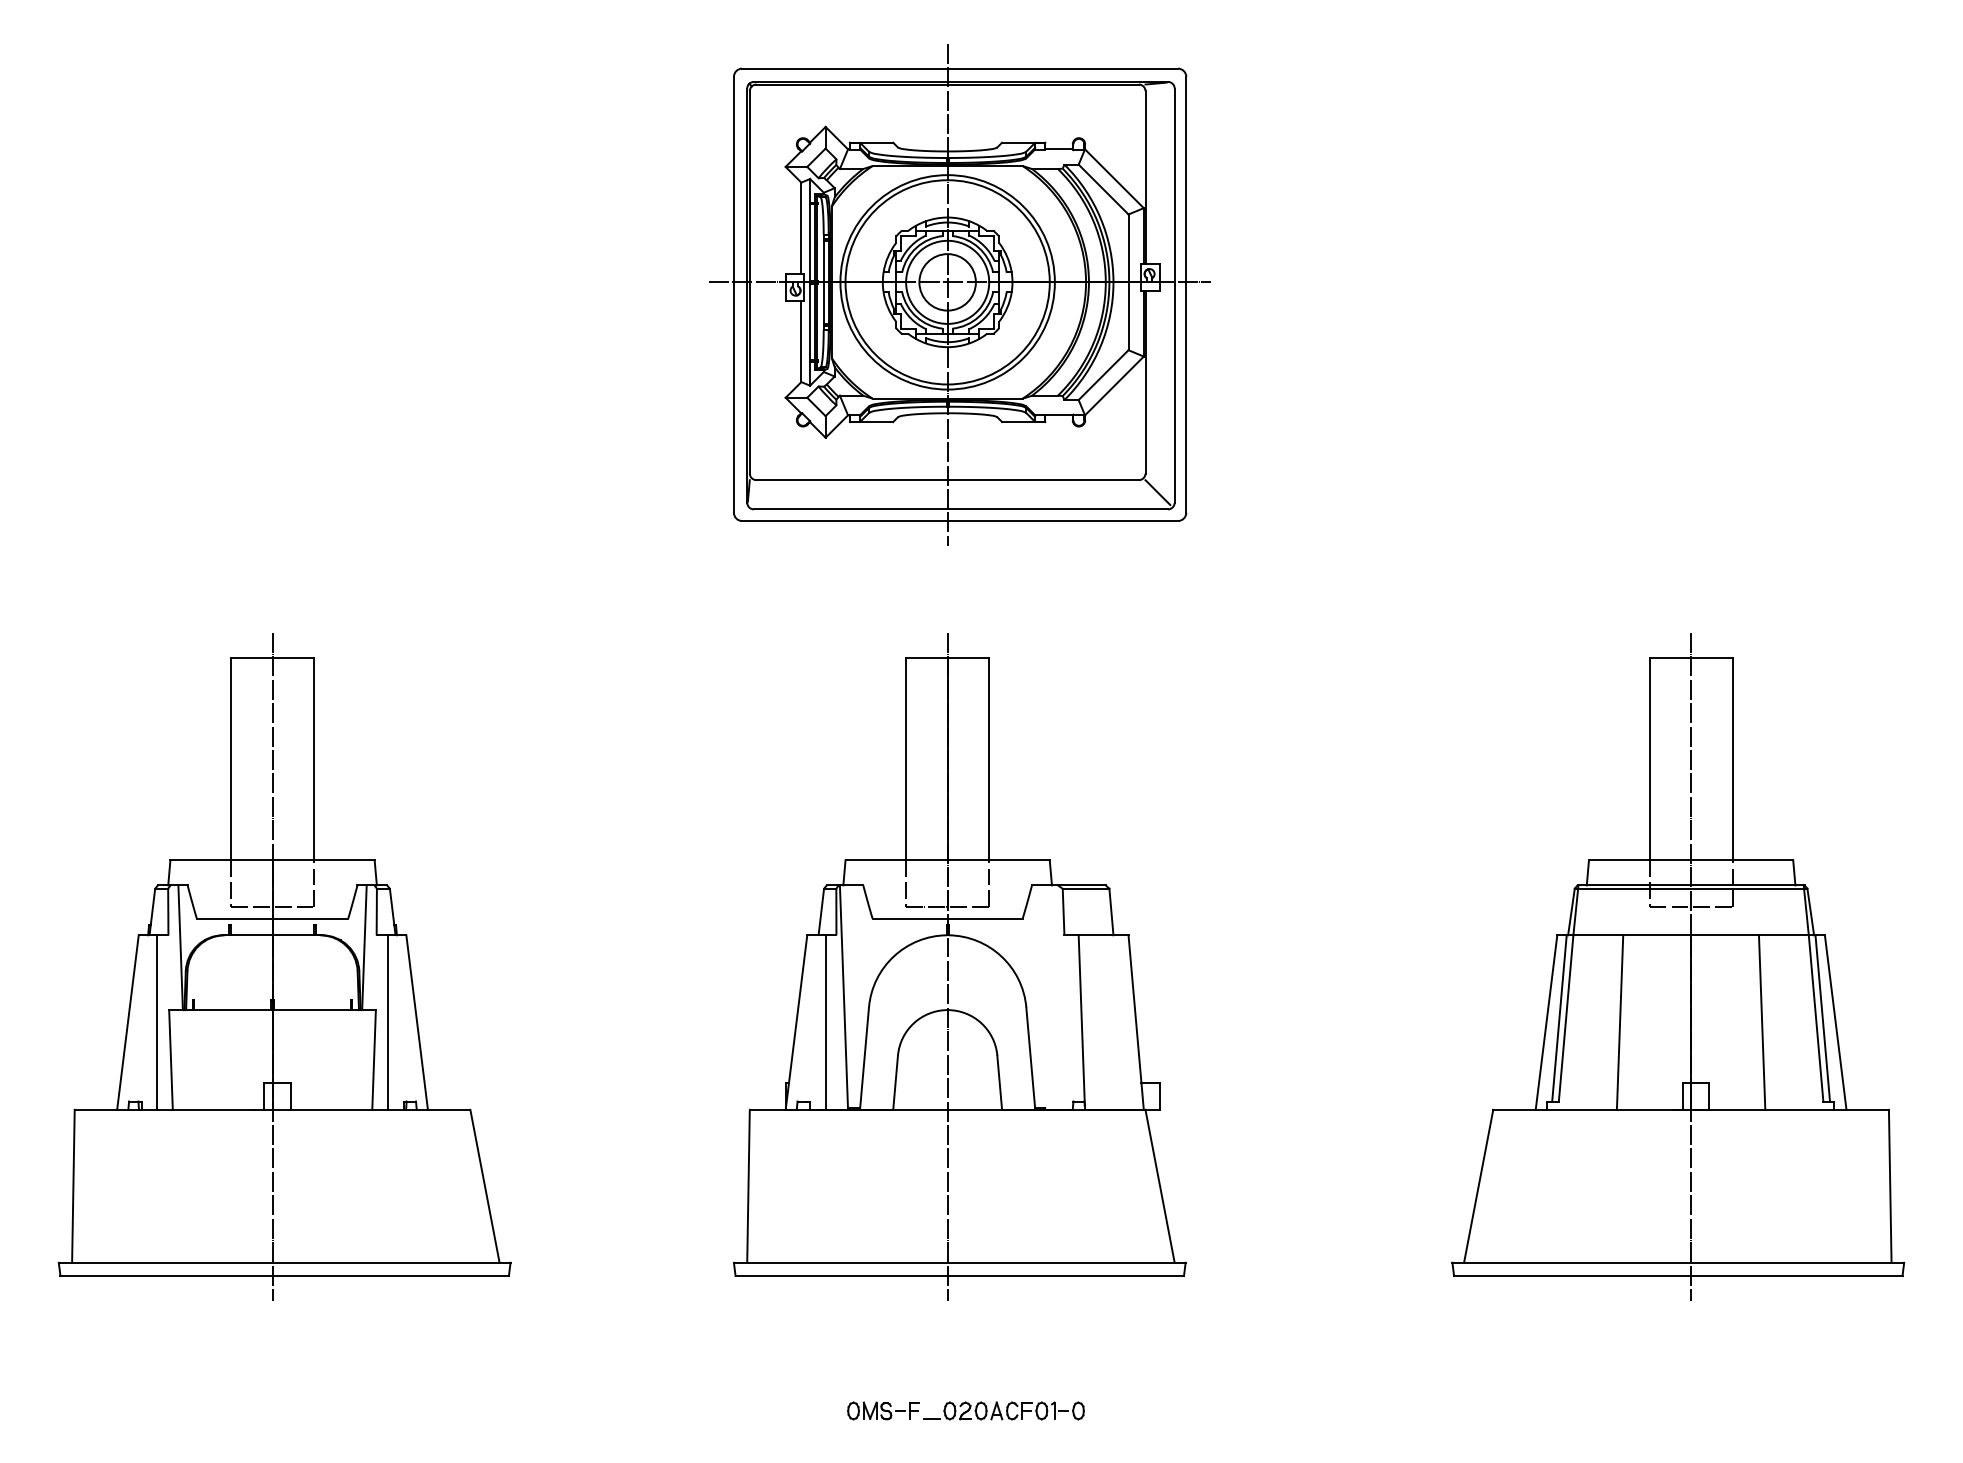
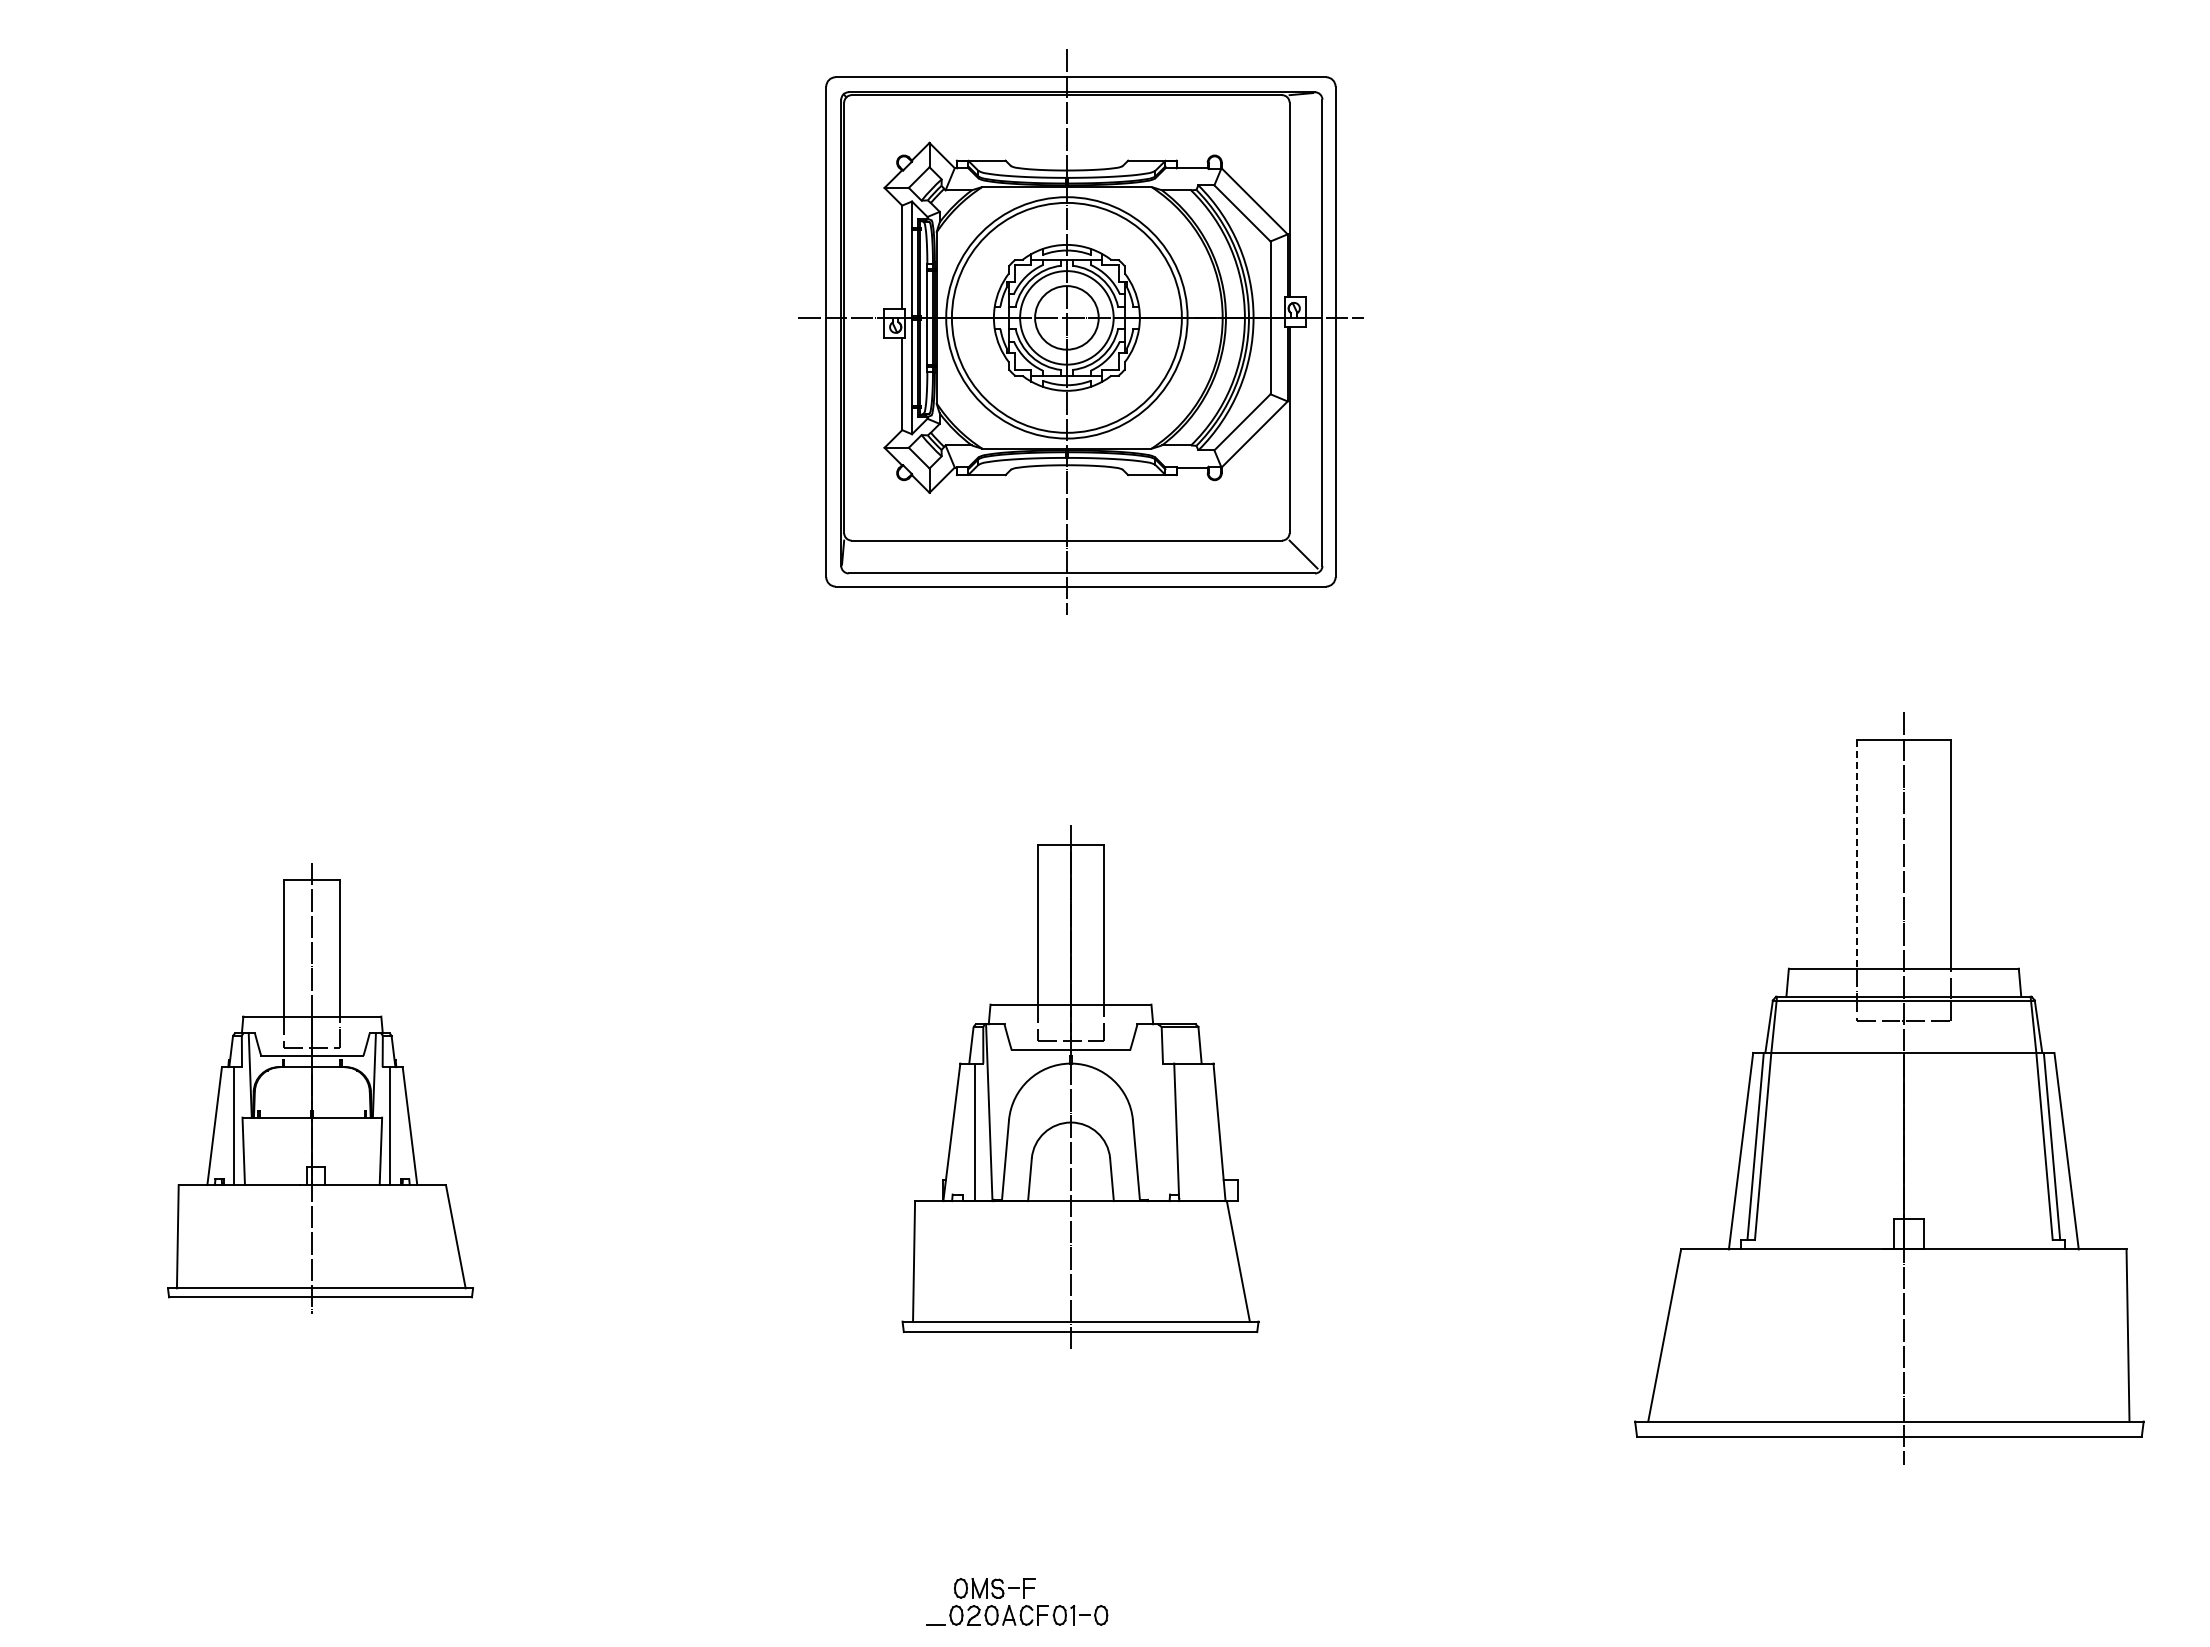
line: (1649, 759) -> (1857, 855), solid -> dashed
part: (284, 966) -> (320, 1088), size x0.6
part: (959, 966) -> (1080, 1088), size x0.7
line: (1619, 1021) -> (1823, 1150), removed
line: (1761, 1021) -> (1983, 1150), removed
part: (1004, 1411) -> (1017, 1615), moved

